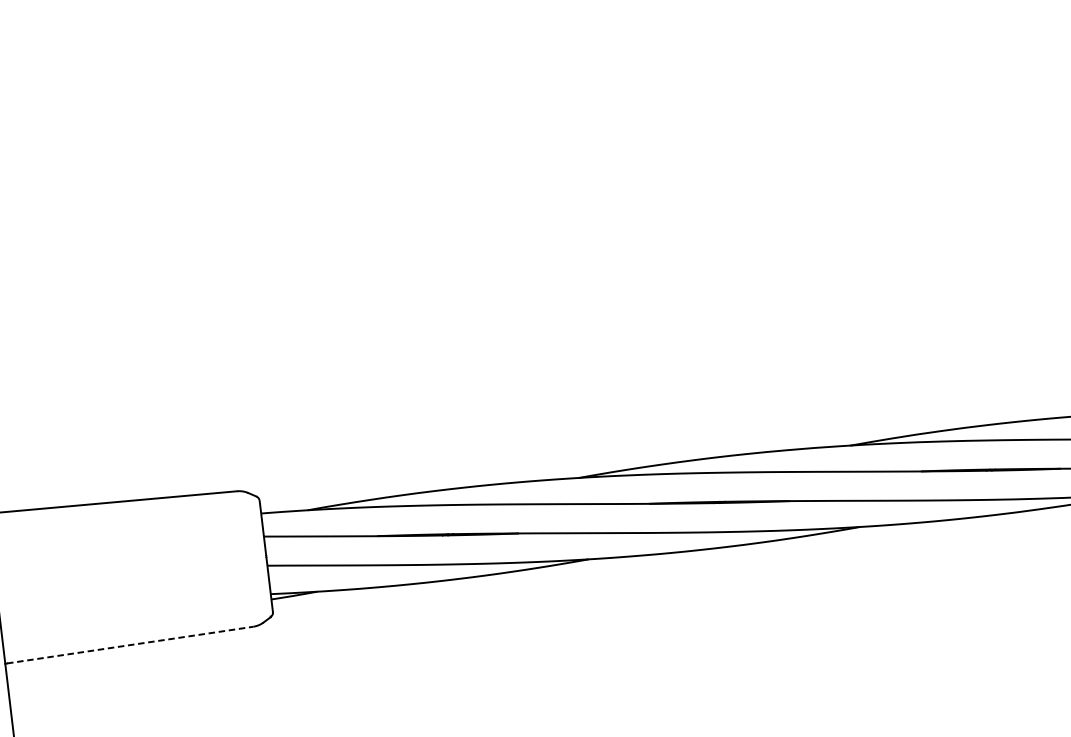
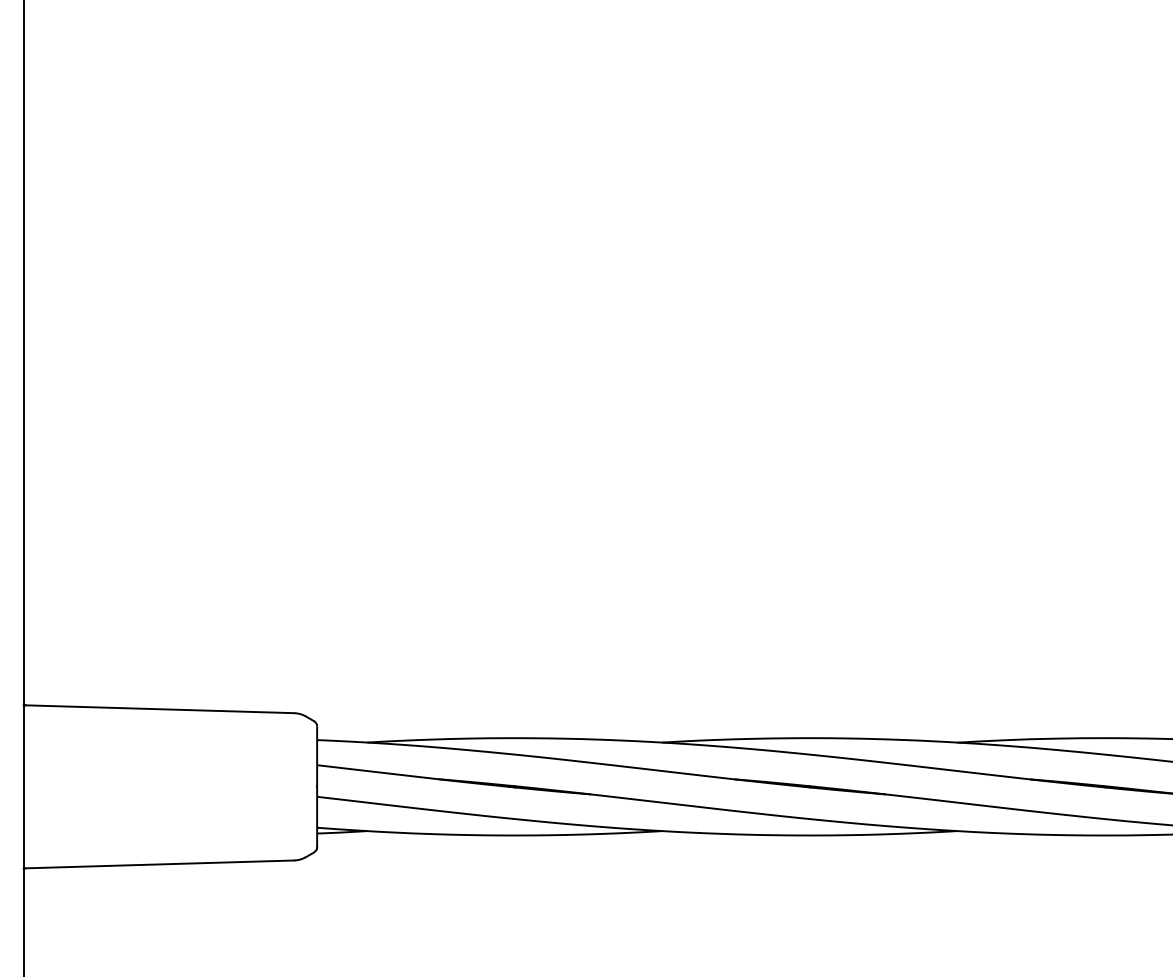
line: (130, 645) -> (160, 864), dashed -> solid

